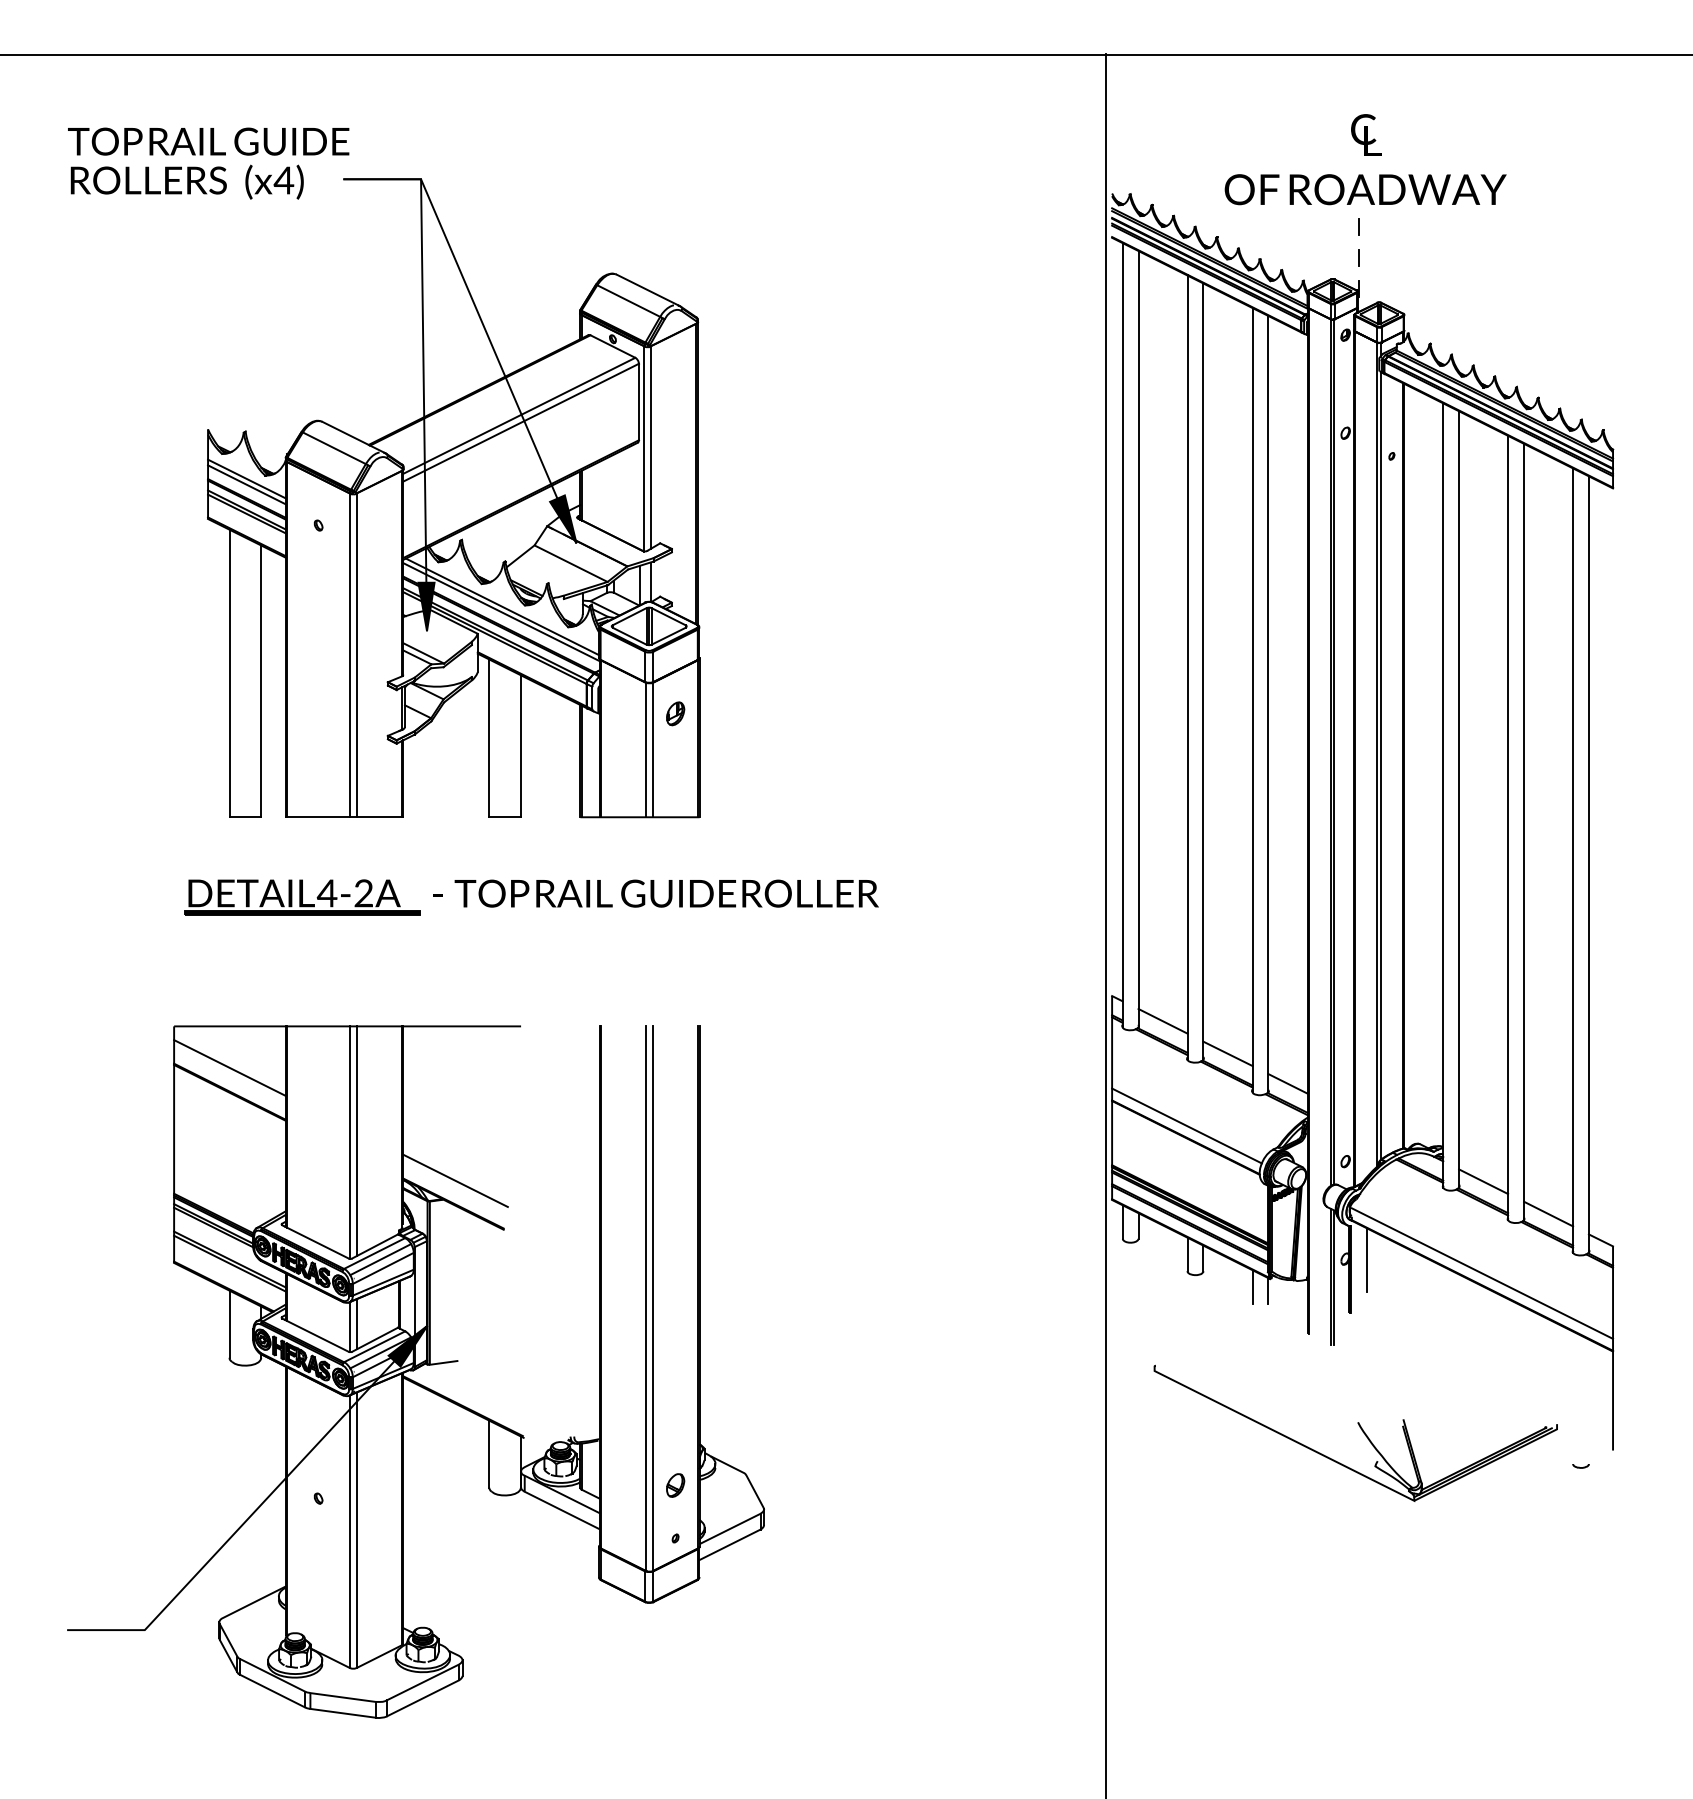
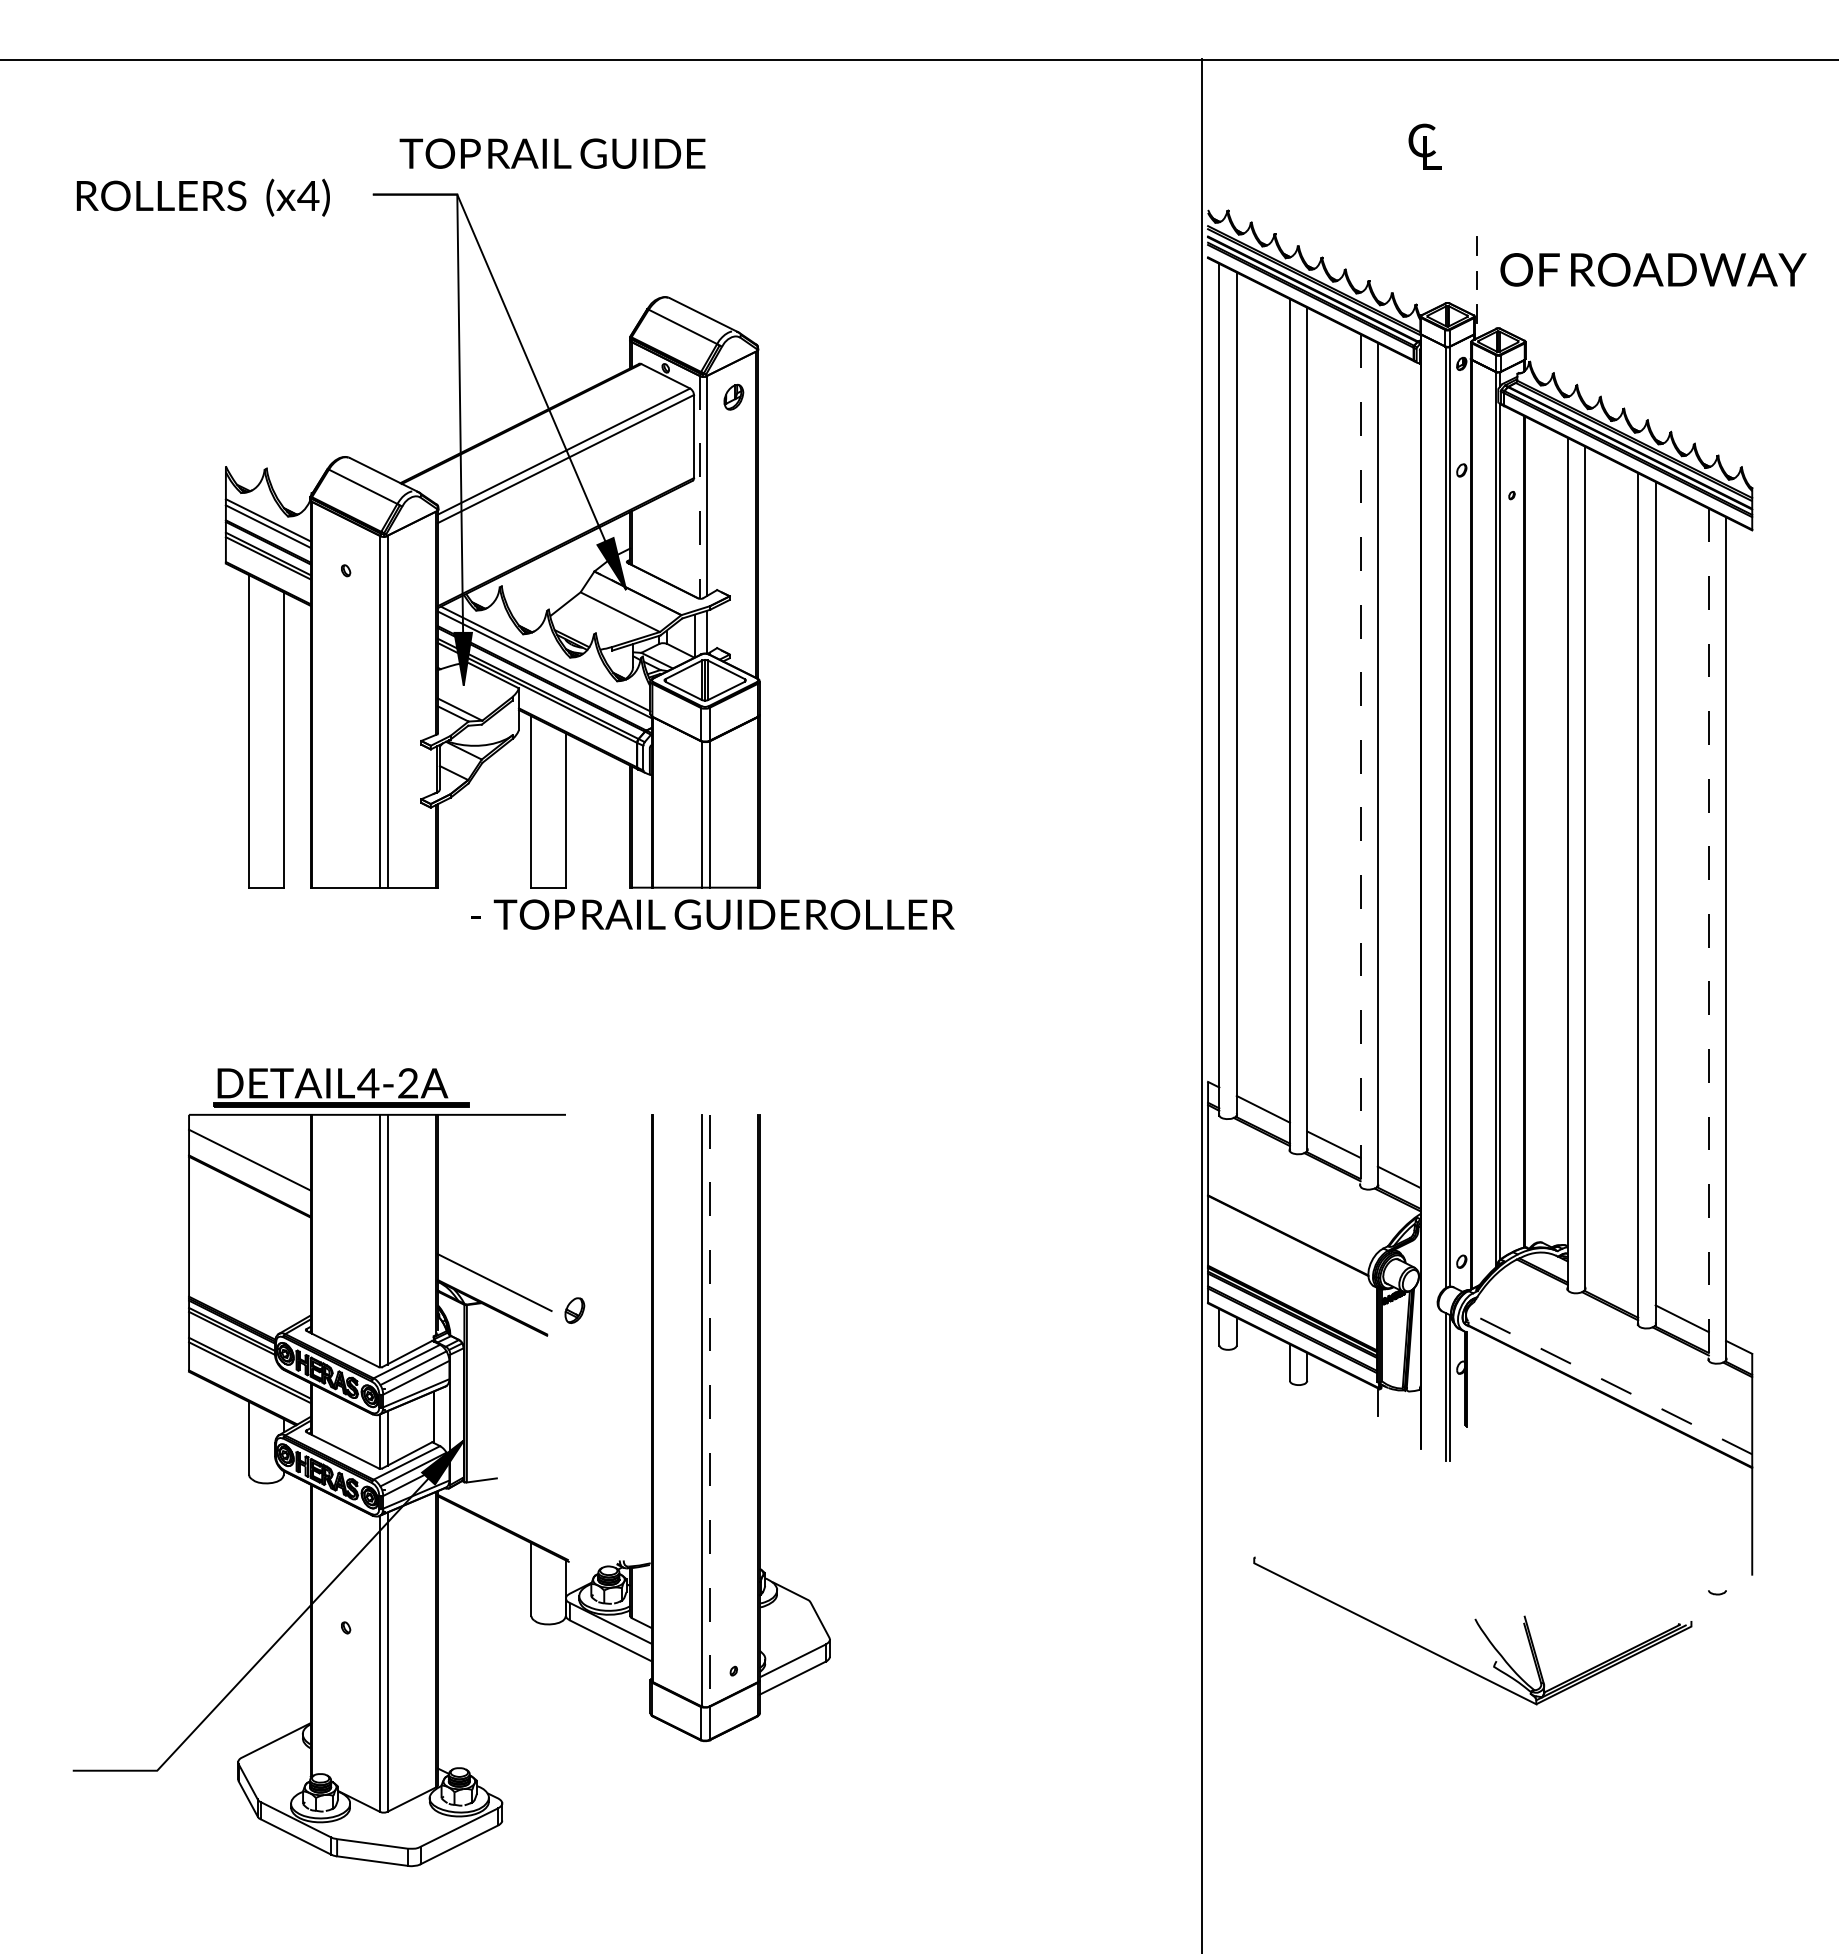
text: (1365, 135) -> (1424, 146), moved
text: (208, 141) -> (552, 153), moved
text: (1365, 189) -> (1653, 269), moved
line: (643, 448) -> (699, 487), solid -> dashed
line: (1252, 701) -> (1360, 761), solid -> dashed
part: (675, 714) -> (733, 397), moved
line: (1572, 861) -> (1708, 935), solid -> dashed
text: (655, 893) -> (712, 914), moved
part: (302, 897) -> (341, 1087), moved
line: (1187, 1125) -> (1289, 1222), removed
line: (1483, 1181) -> (1611, 1283), removed
line: (1366, 1259) -> (1484, 1368), removed
line: (1482, 1273) -> (1610, 1383), solid -> dashed
line: (1252, 1286) -> (1360, 1397), removed
line: (653, 1298) -> (709, 1410), solid -> dashed
part: (1360, 1428) -> (1477, 1625), moved
part: (675, 1485) -> (574, 1310), moved

